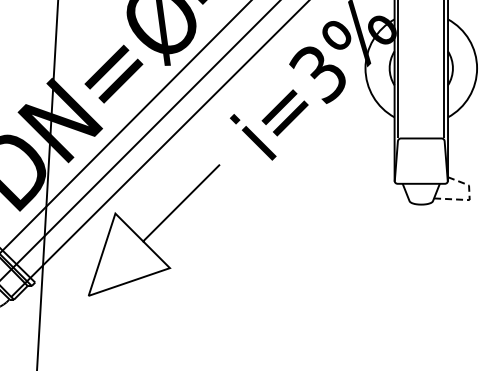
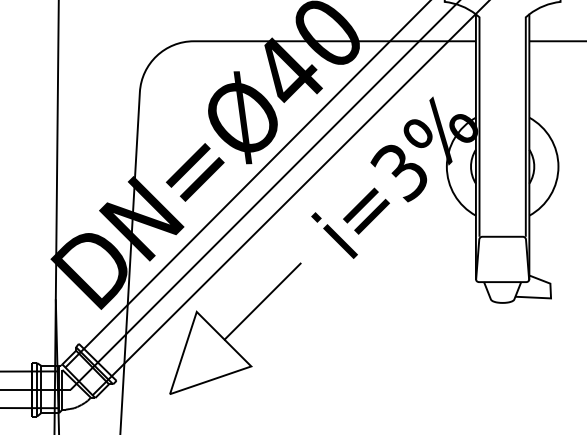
line: (470, 199) -> (551, 297), dashed -> solid

